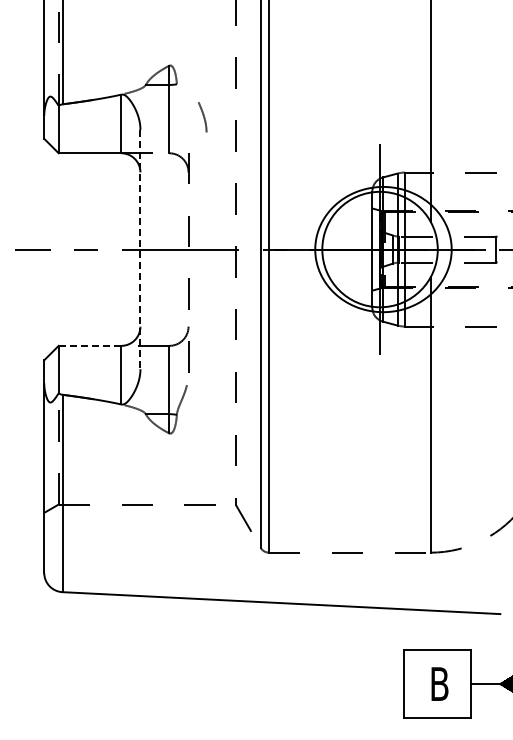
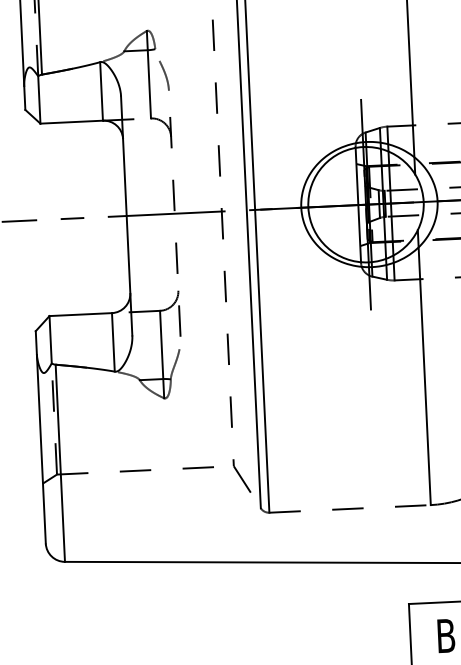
curve: (203, 117) -> (165, 75), moved
line: (140, 249) -> (126, 215), dashed -> solid
line: (90, 345) -> (81, 314), dashed -> solid

